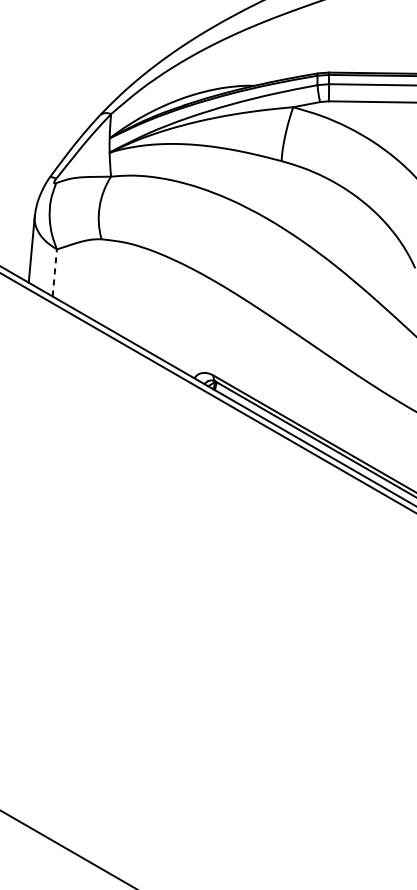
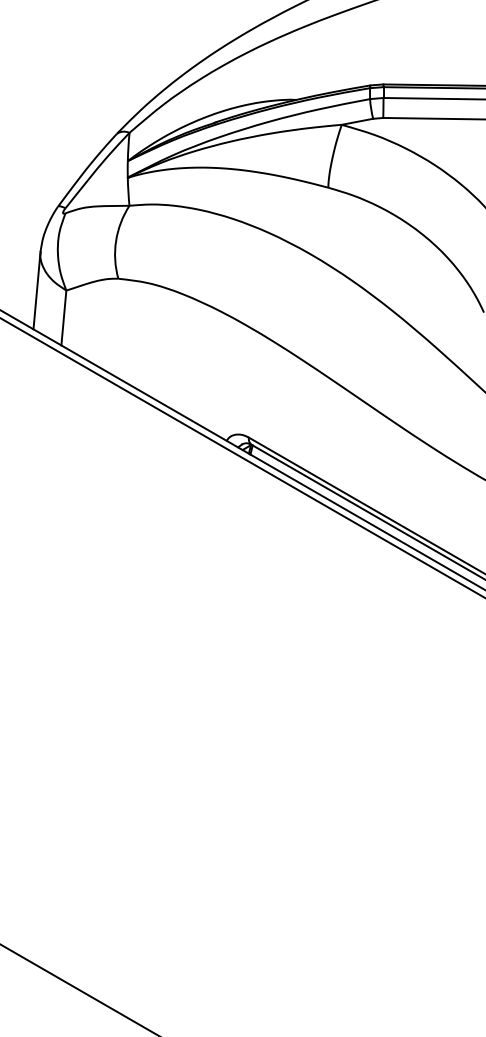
line: (54, 272) -> (63, 317), dashed -> solid

